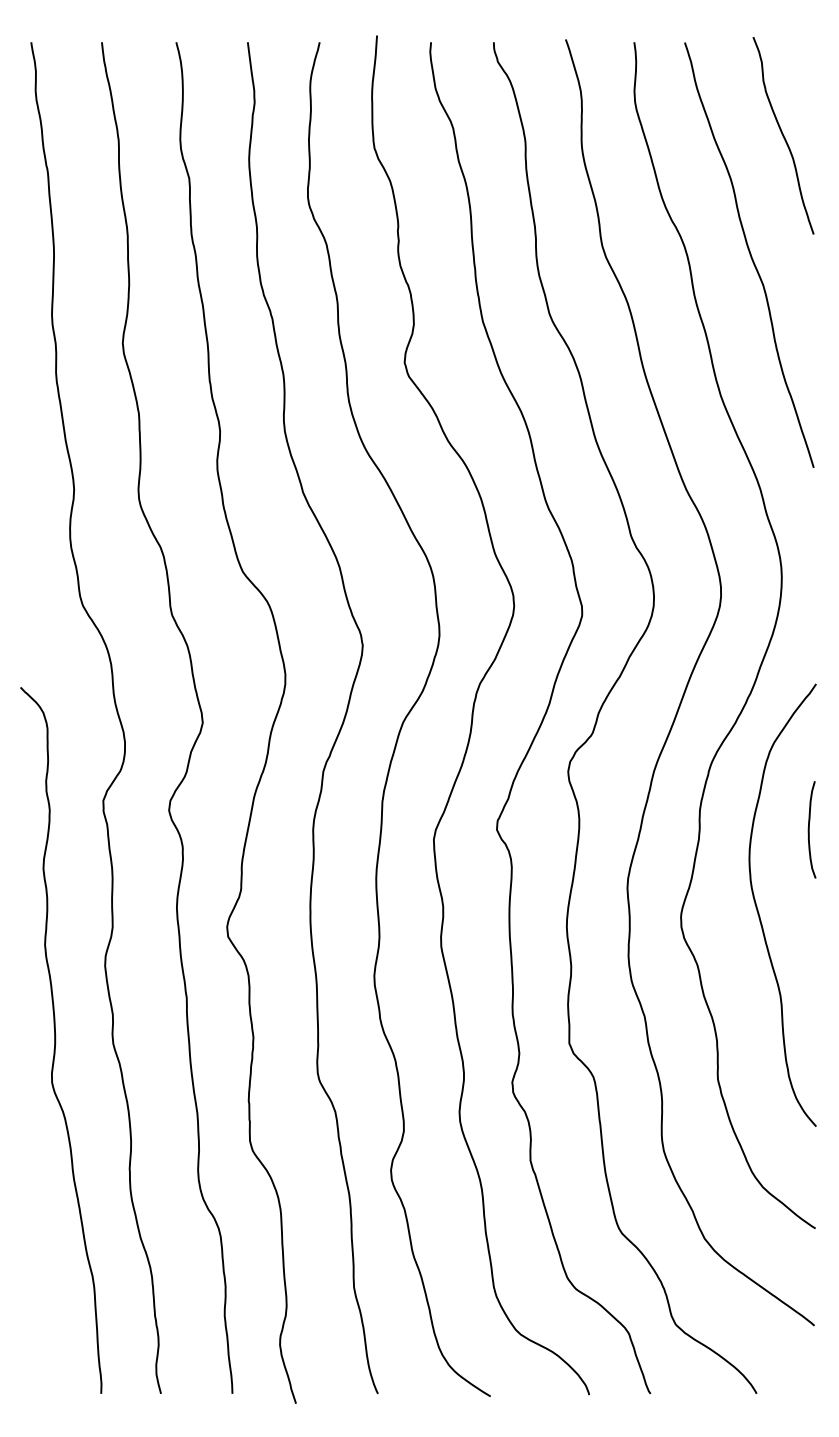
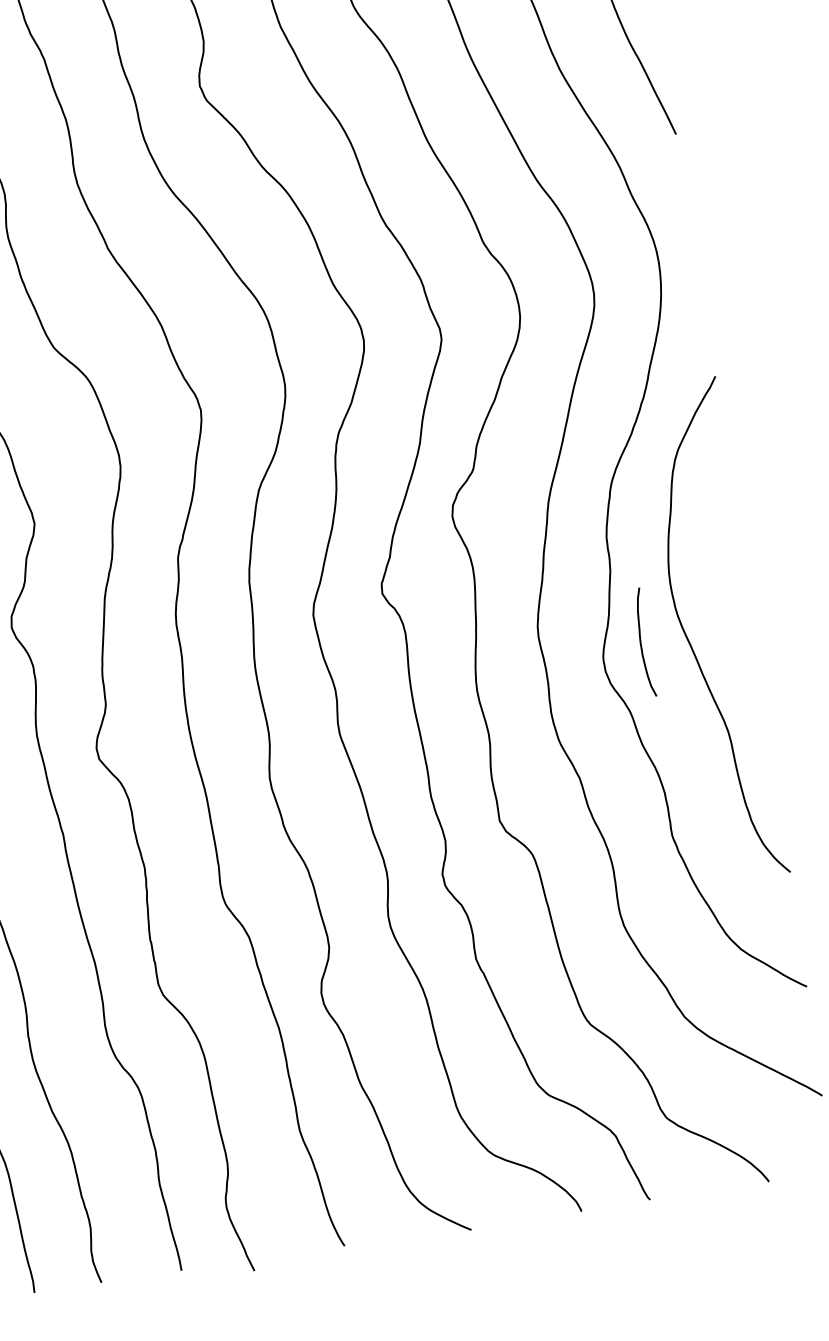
curve: (809, 829) -> (641, 642), moved

